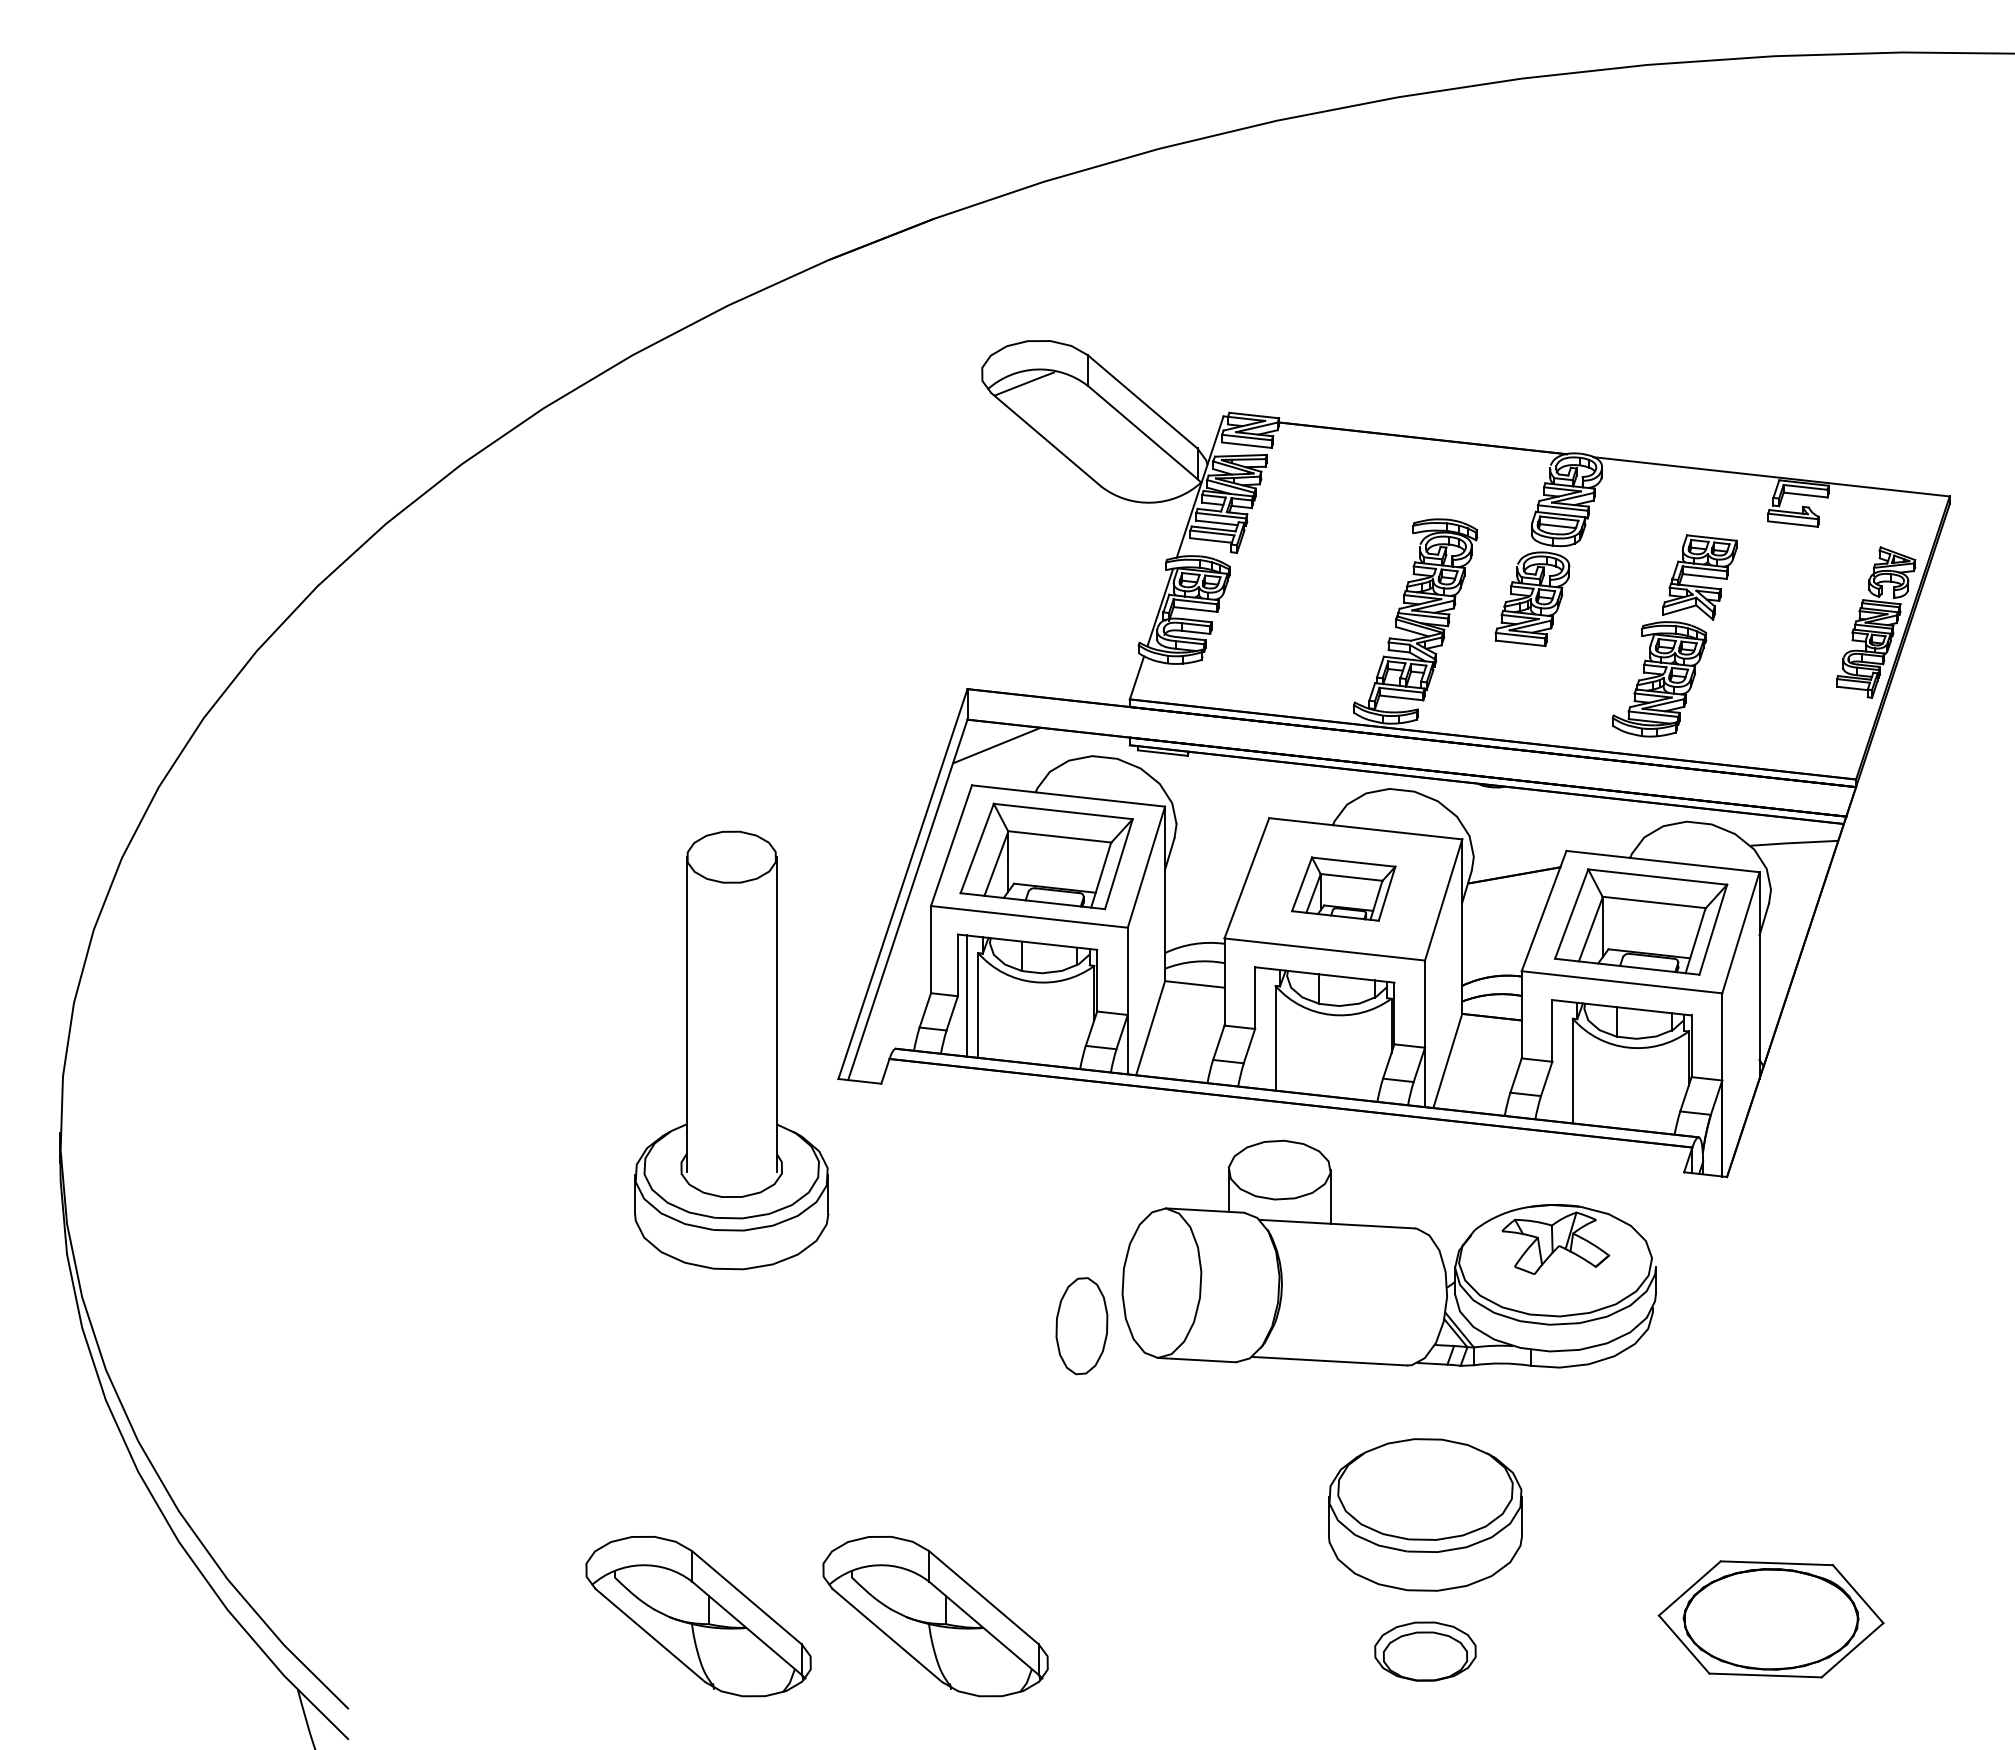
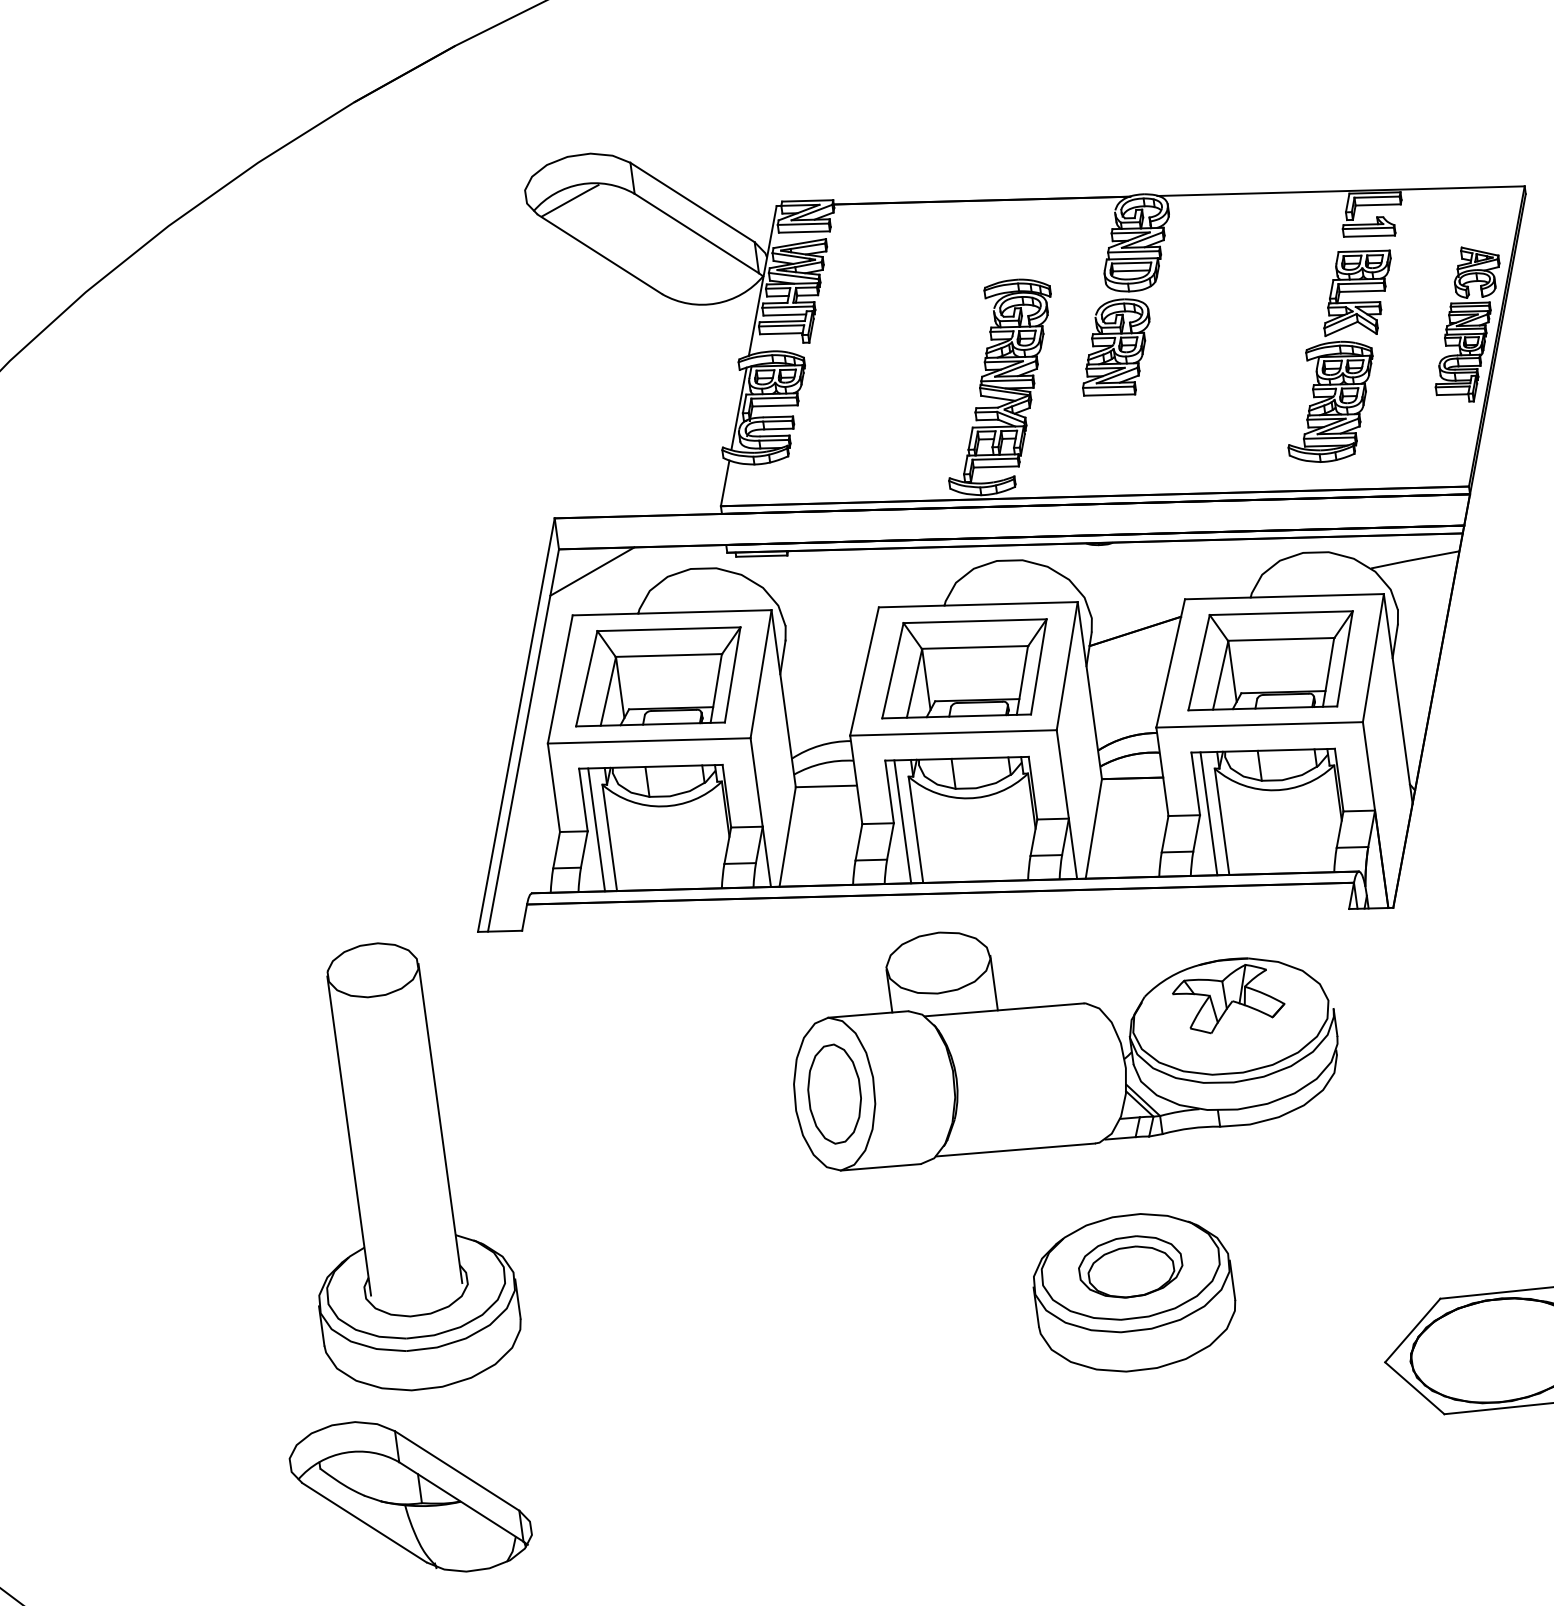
part: (1674, 635) -> (1339, 355), moved
part: (1343, 888) -> (963, 668), size x1.67
line: (1263, 1028) -> (902, 821), added
part: (731, 1050) -> (399, 1166), moved
line: (1561, 1061) -> (1209, 813), added
part: (1081, 1326) -> (834, 1094), moved
part: (935, 1616) -> (651, 1463), removed
part: (1425, 1651) -> (1130, 1266), moved

